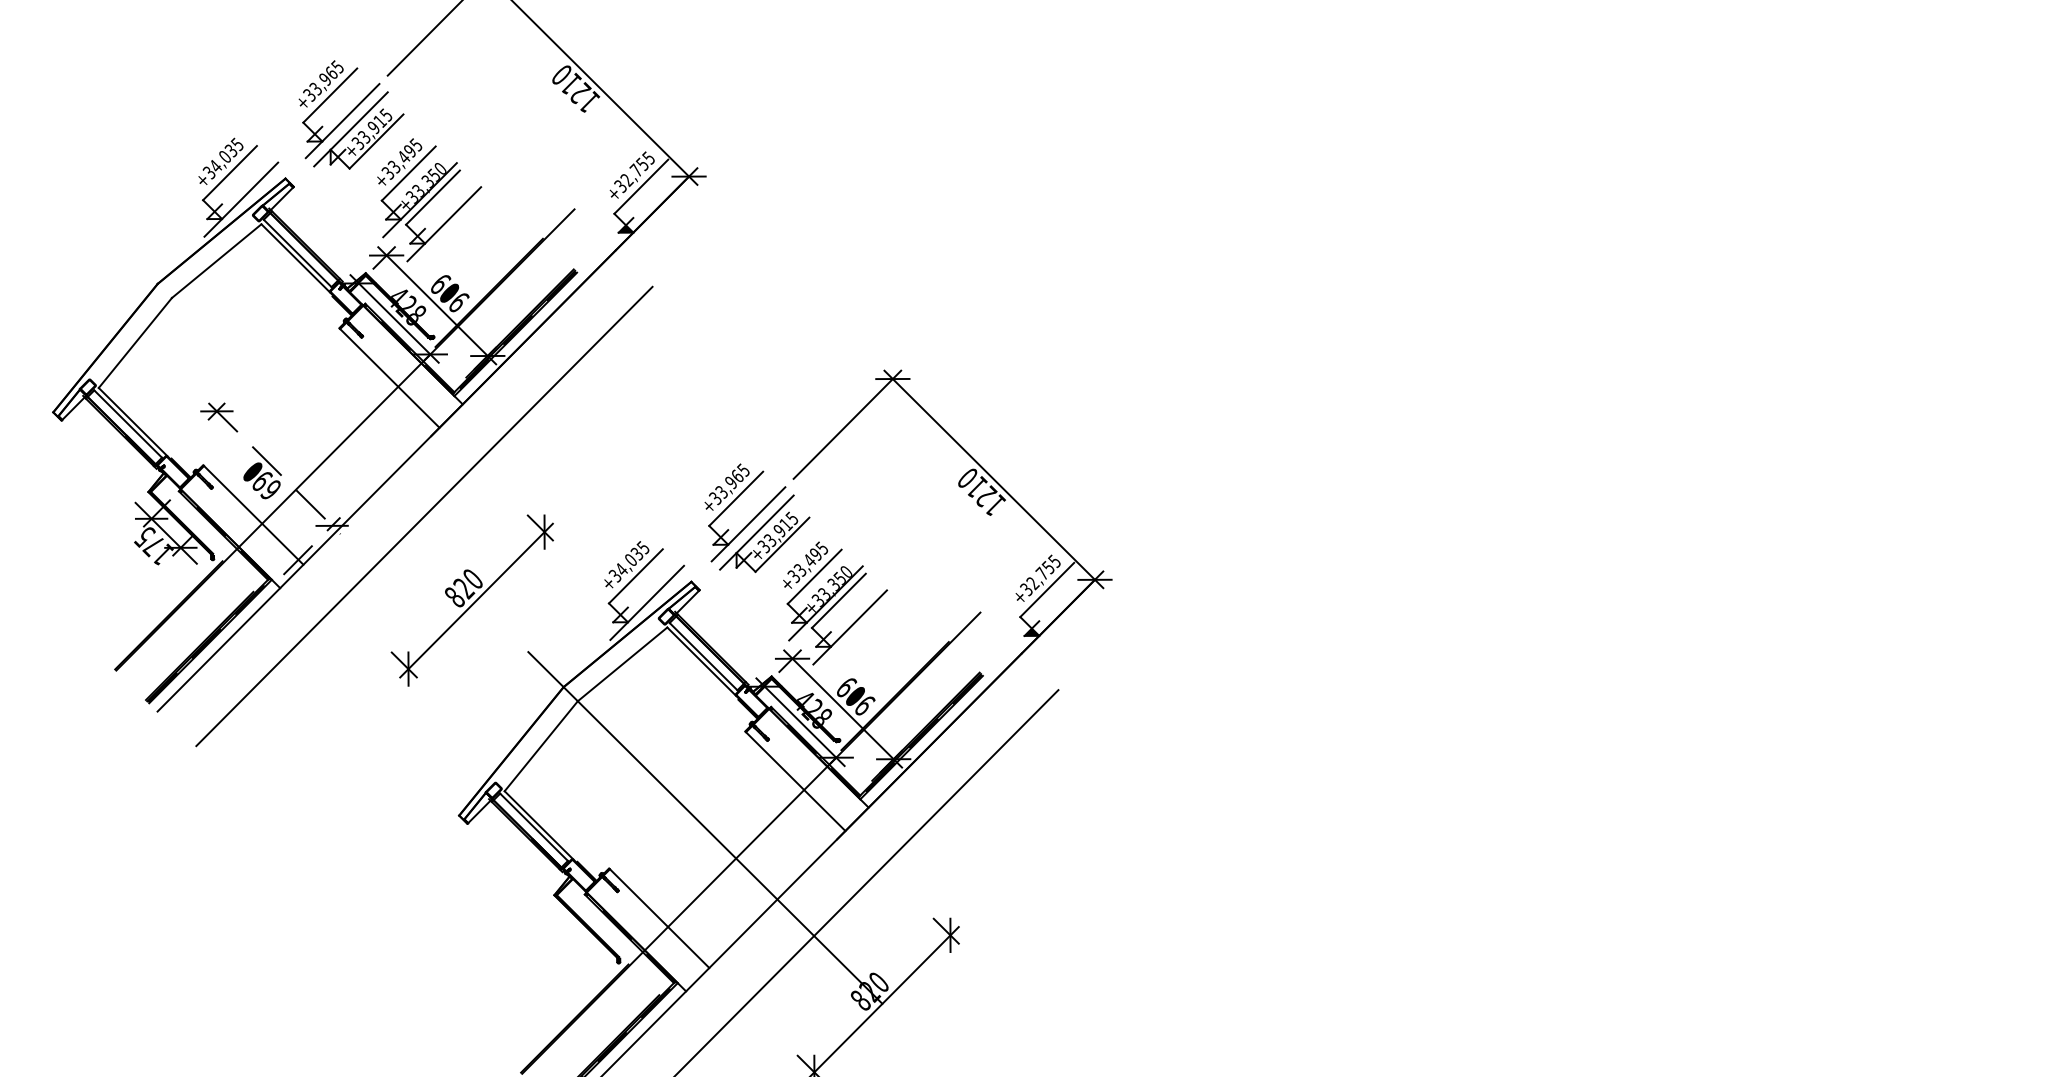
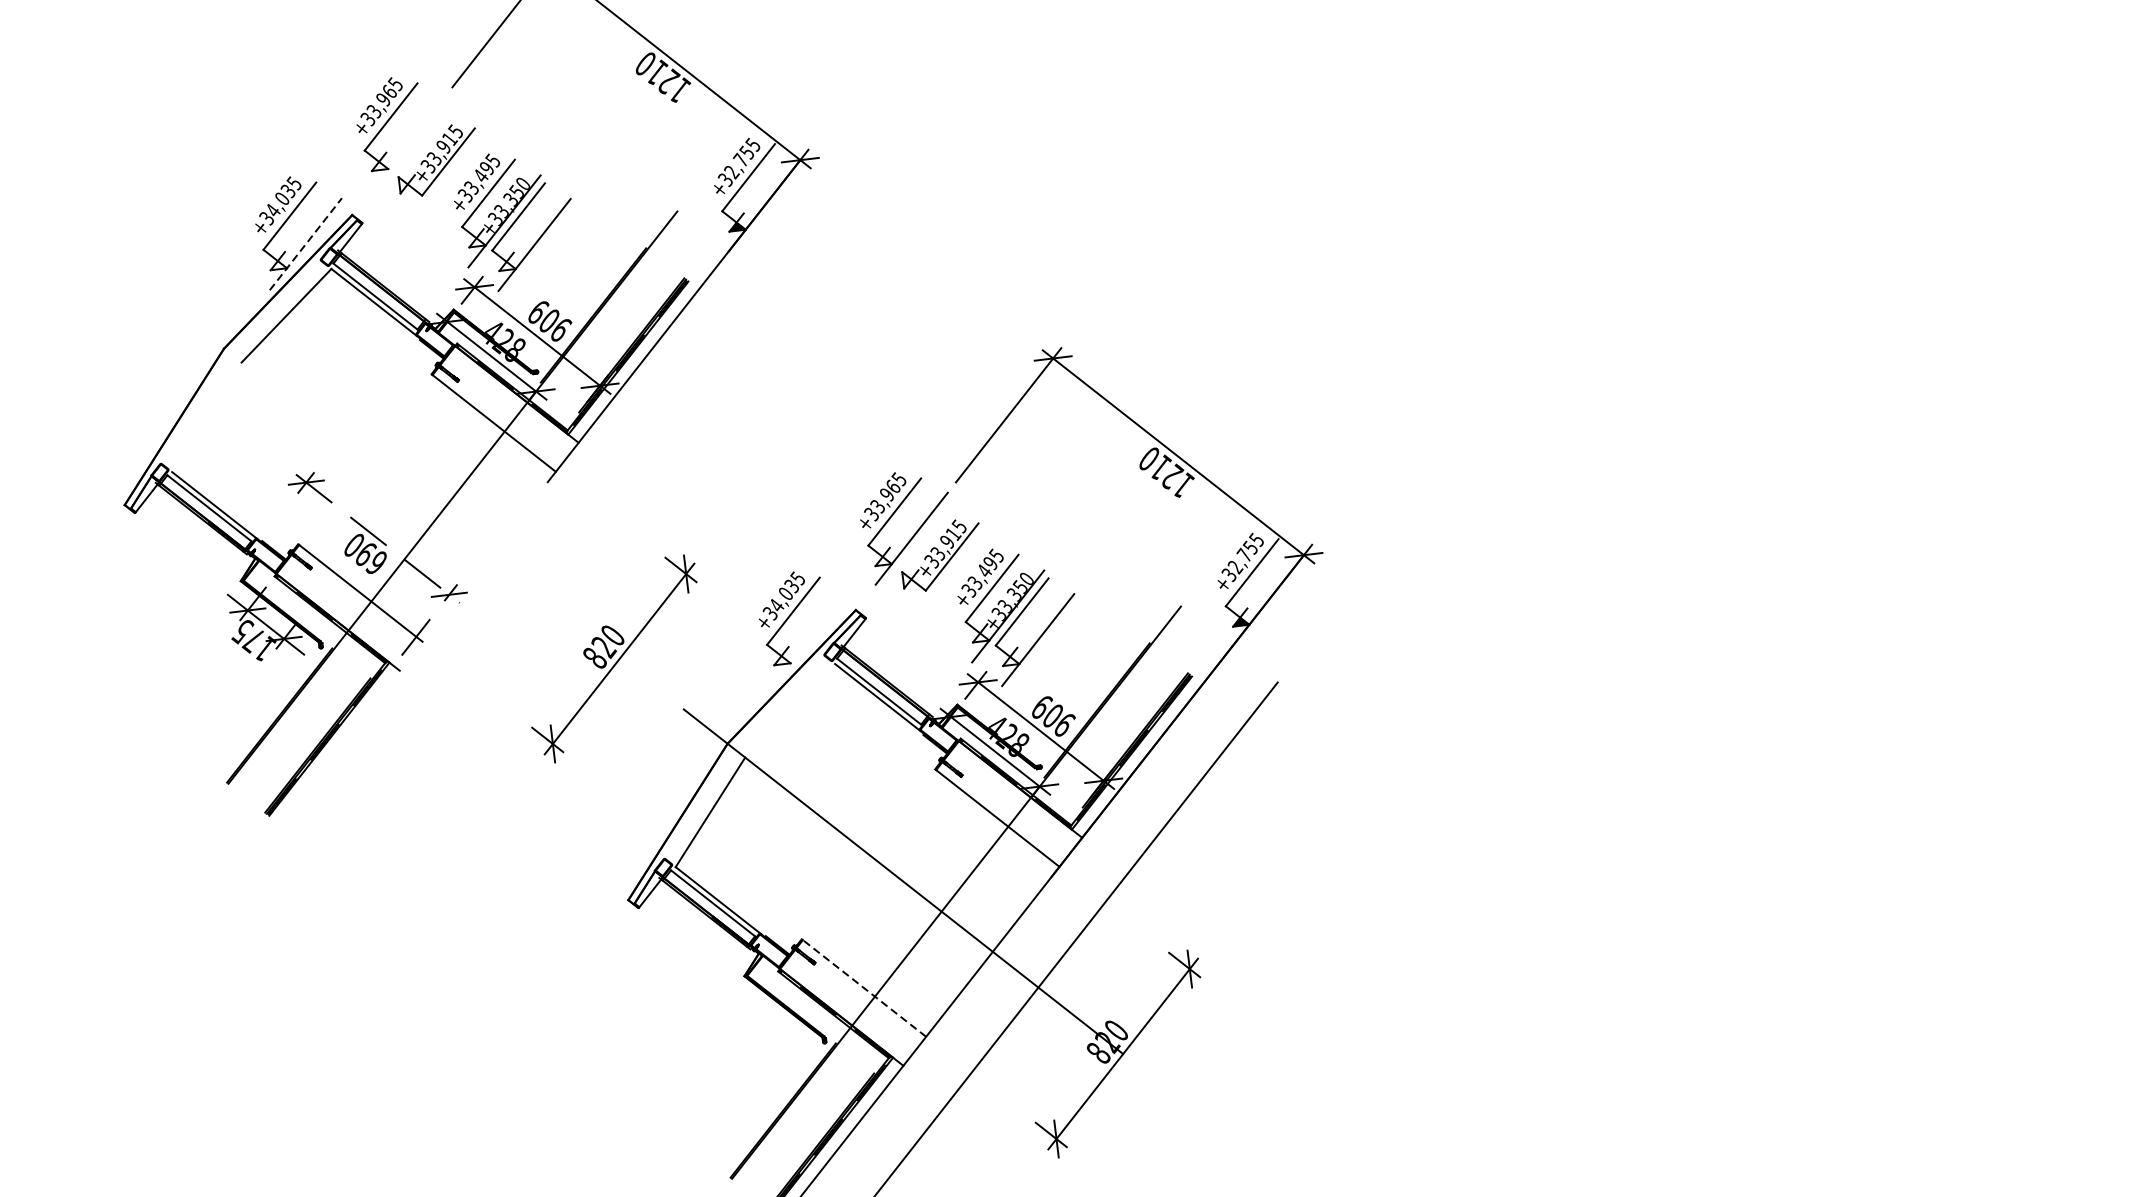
line: (342, 121) -> (408, 144), removed
line: (350, 129) -> (418, 152), removed
line: (241, 199) -> (306, 244), solid -> dashed
line: (134, 342) -> (205, 416), removed
line: (386, 480) -> (503, 537), removed
line: (424, 516) -> (550, 572), removed
line: (756, 532) -> (921, 546), removed
line: (647, 602) -> (809, 638), removed
line: (622, 664) -> (790, 710), removed
line: (659, 918) -> (864, 988), solid -> dashed

